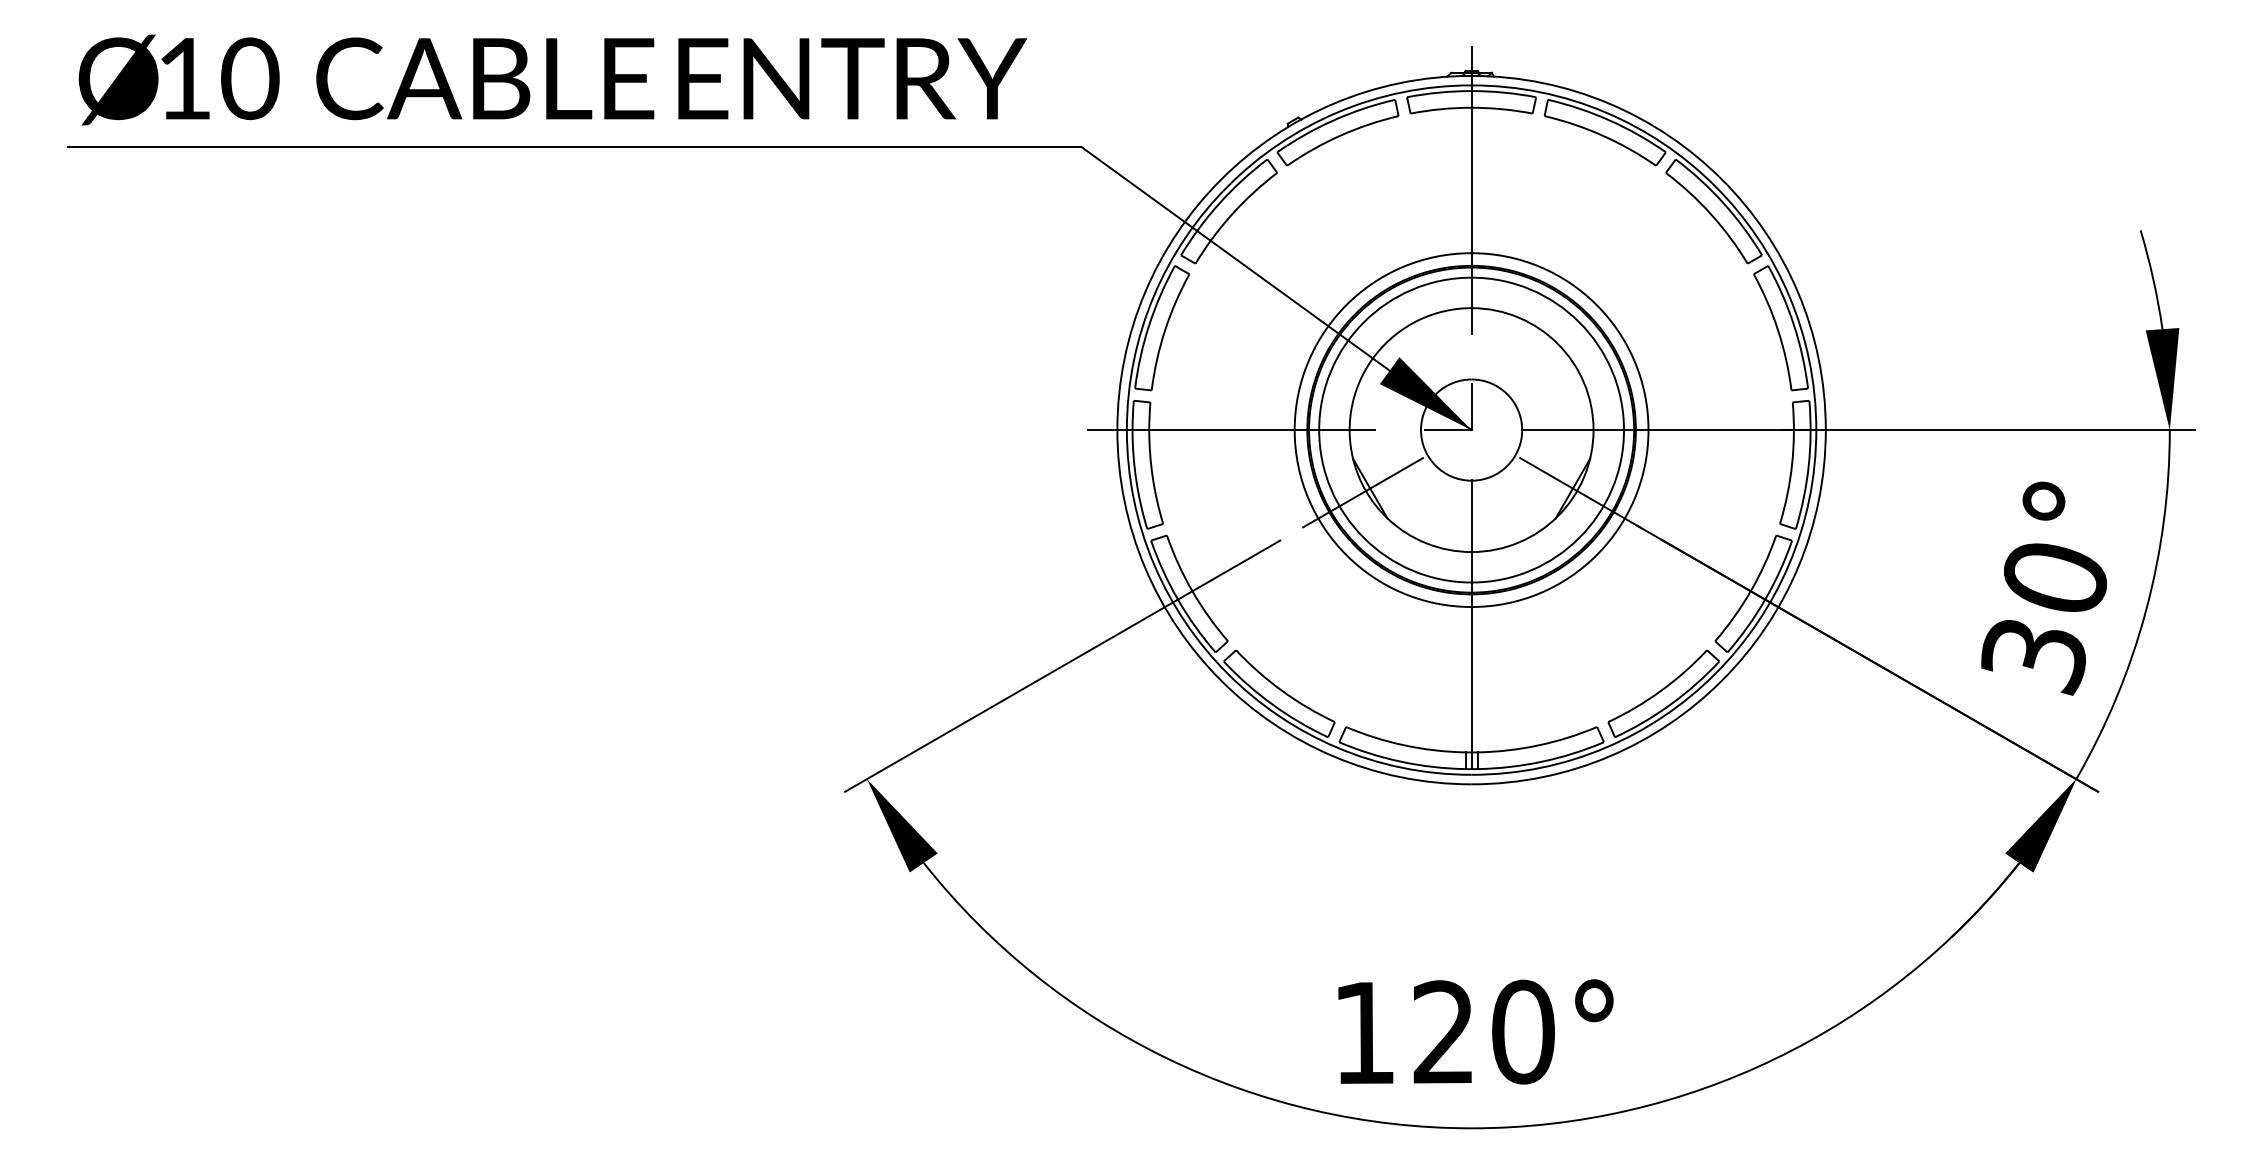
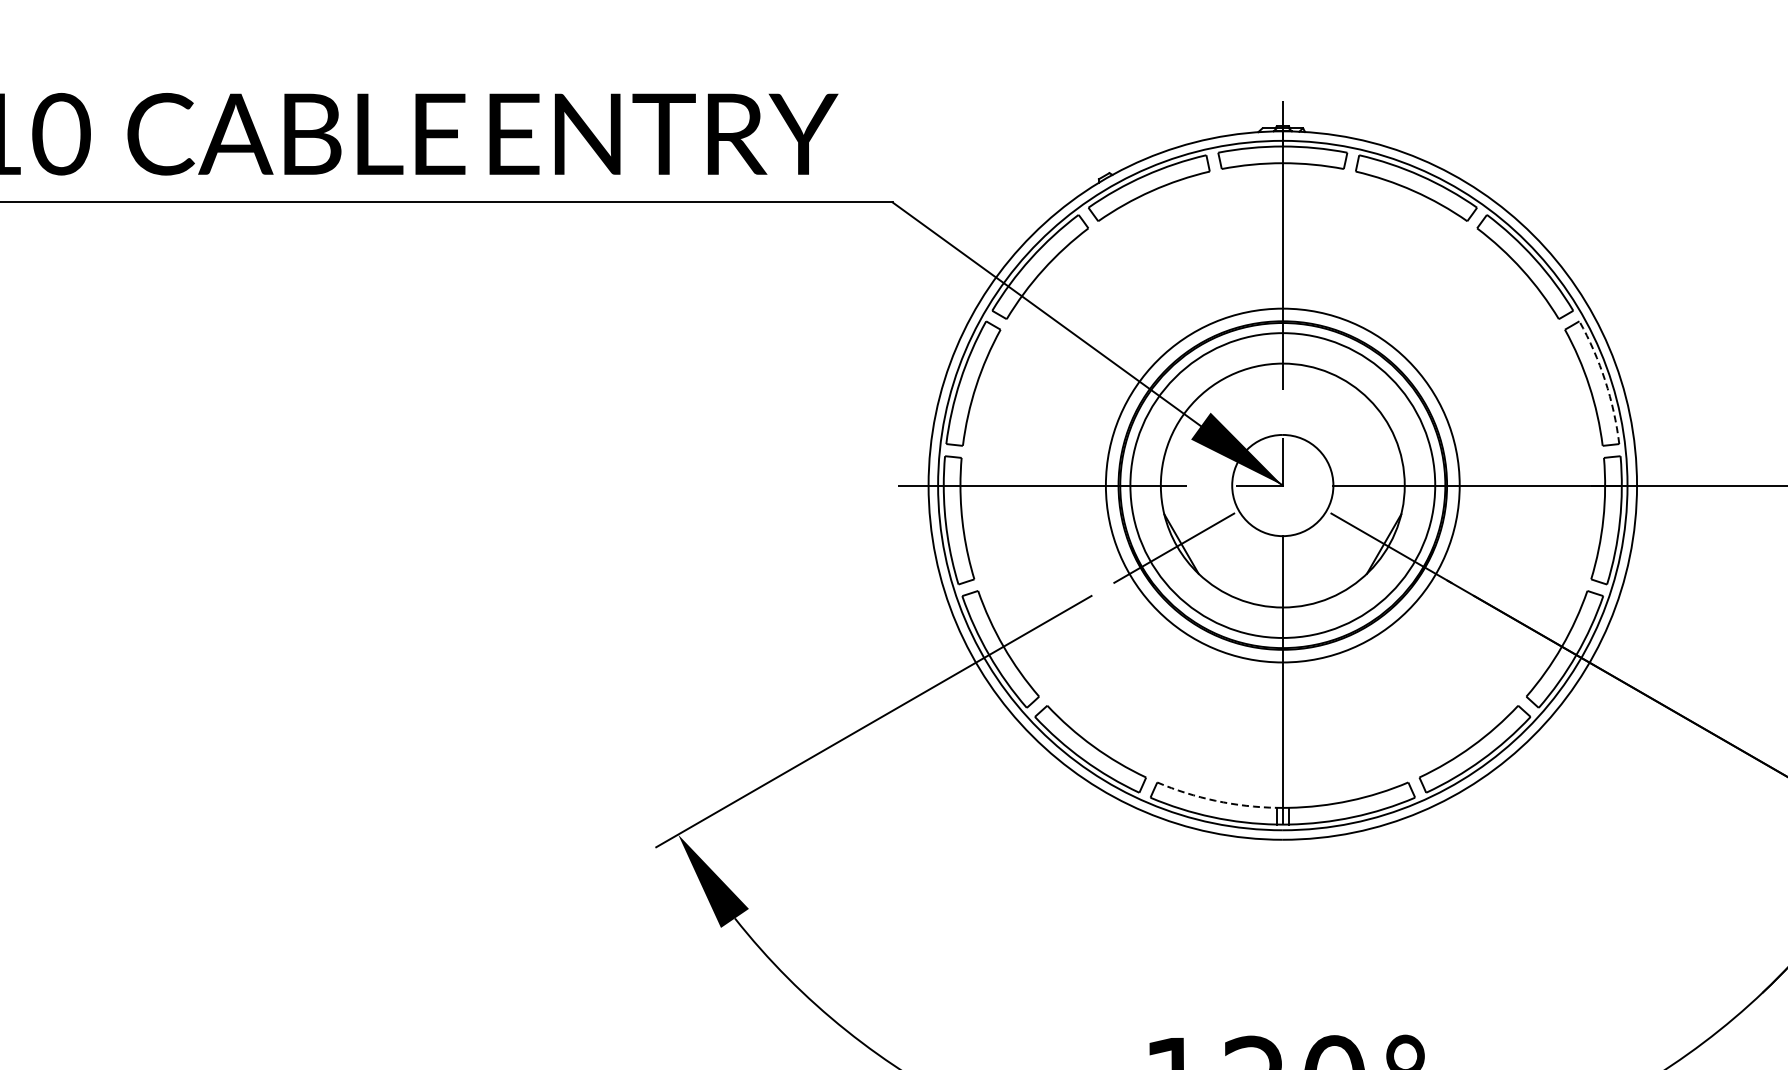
arc: (1794, 325) -> (1605, 380), solid -> dashed
arc: (1404, 745) -> (1215, 800), solid -> dashed

